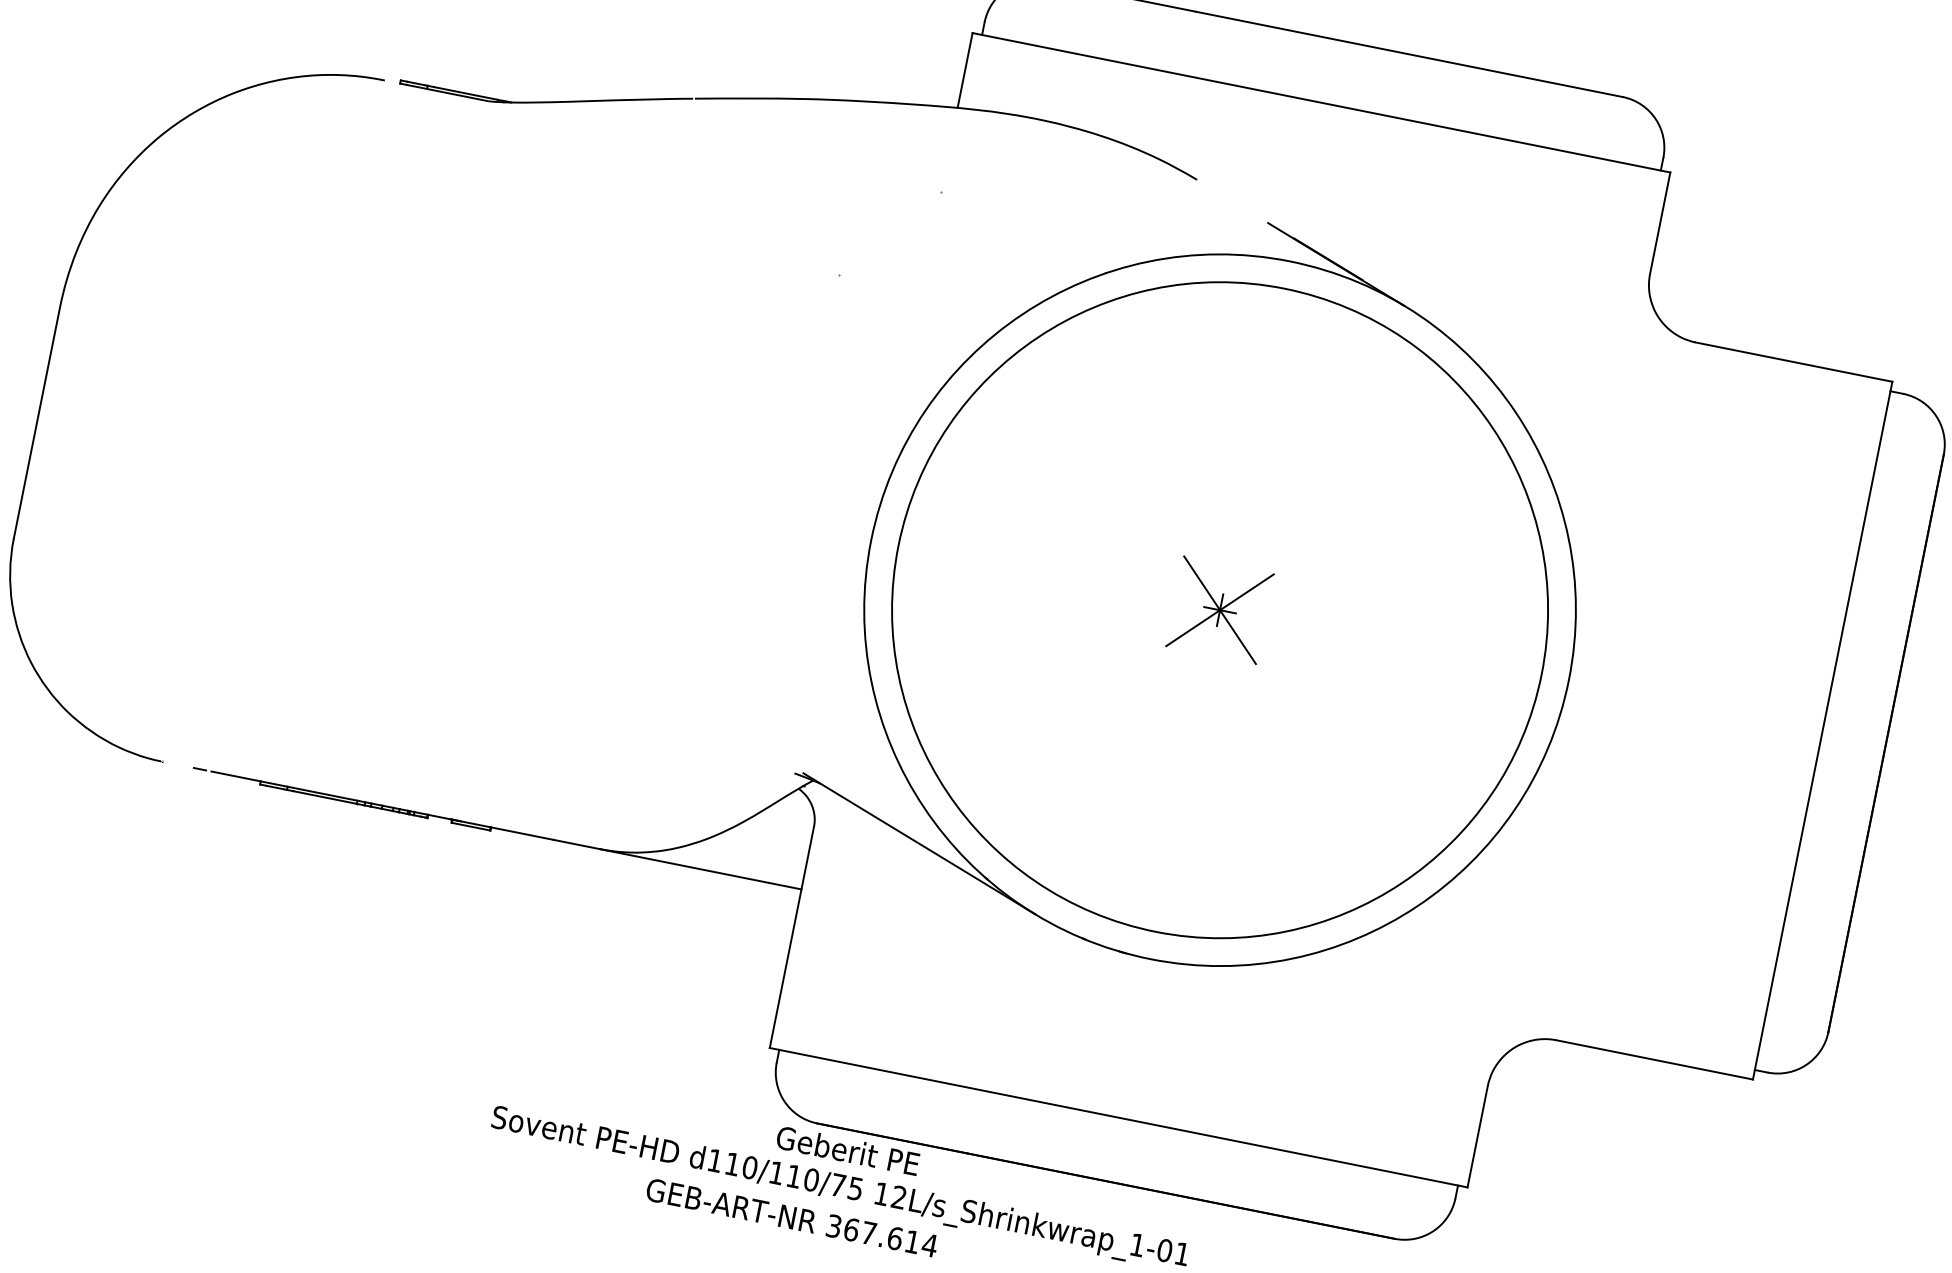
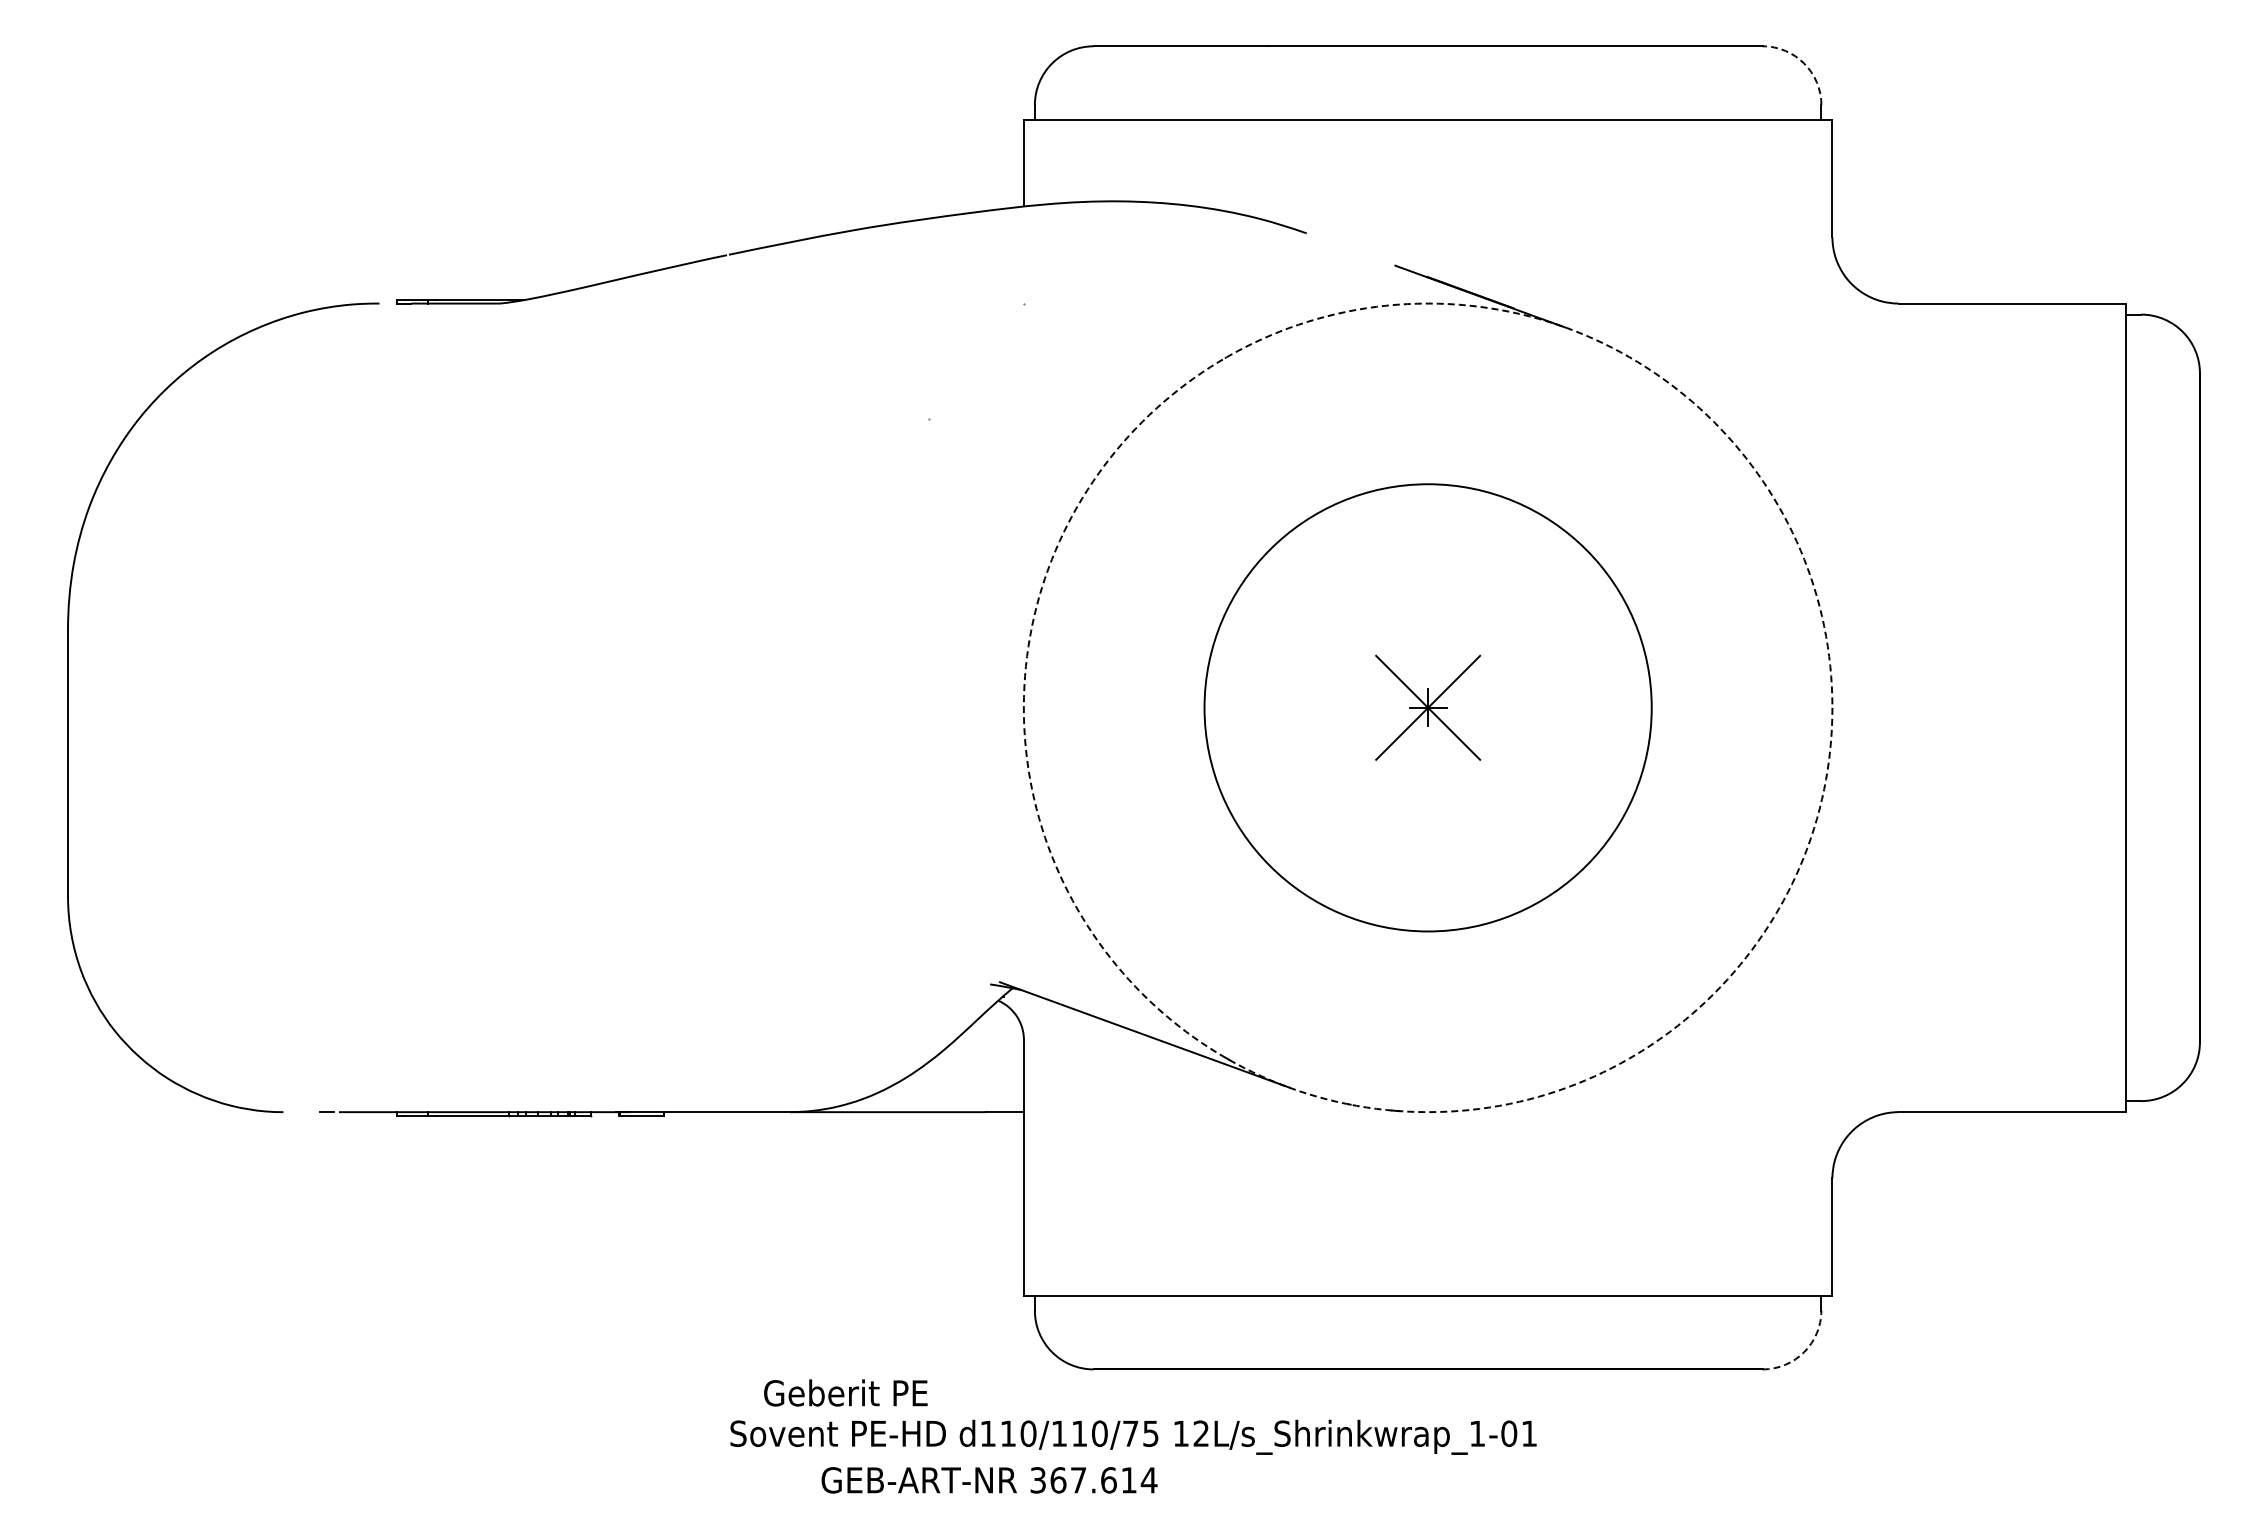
arc: (1655, 119) -> (1804, 63), solid -> dashed
circle: (1219, 609) -> (1427, 707), size x0.6
circle: (1219, 609) -> (1427, 707), solid -> dashed
text: (847, 1150) -> (845, 1392), moved
text: (792, 1218) -> (989, 1480), moved
arc: (1433, 1231) -> (1804, 1352), solid -> dashed

